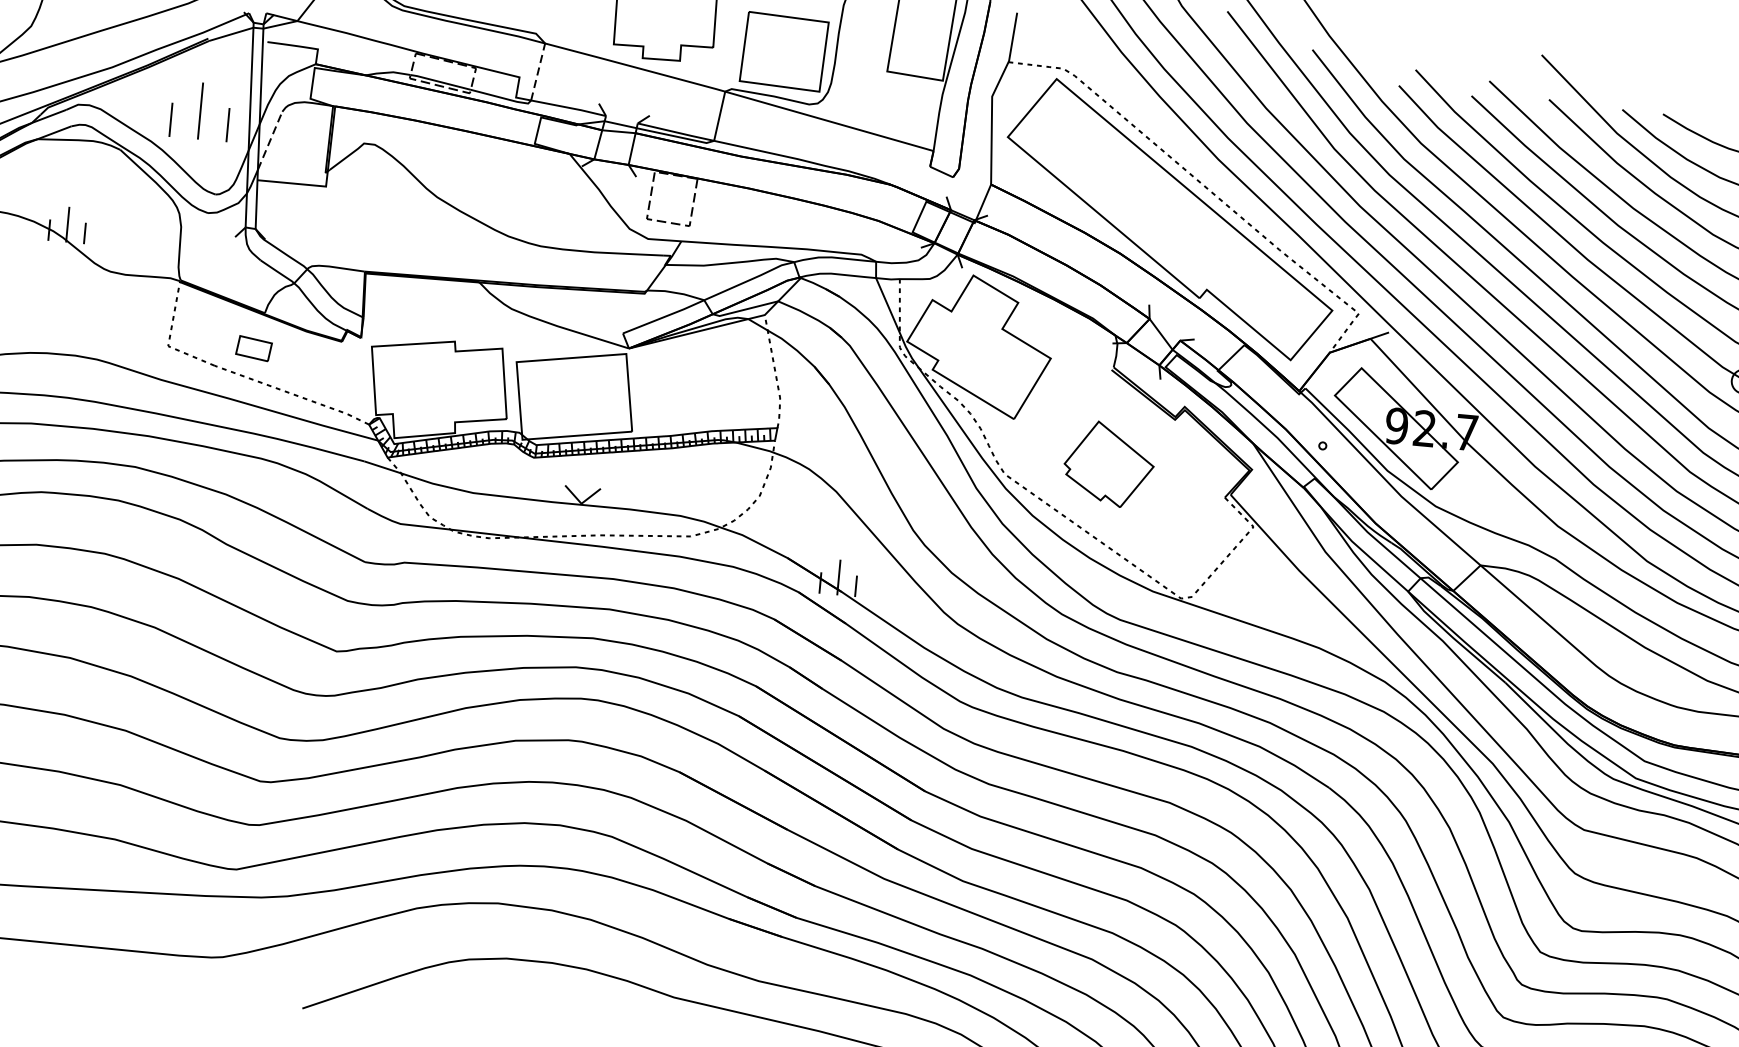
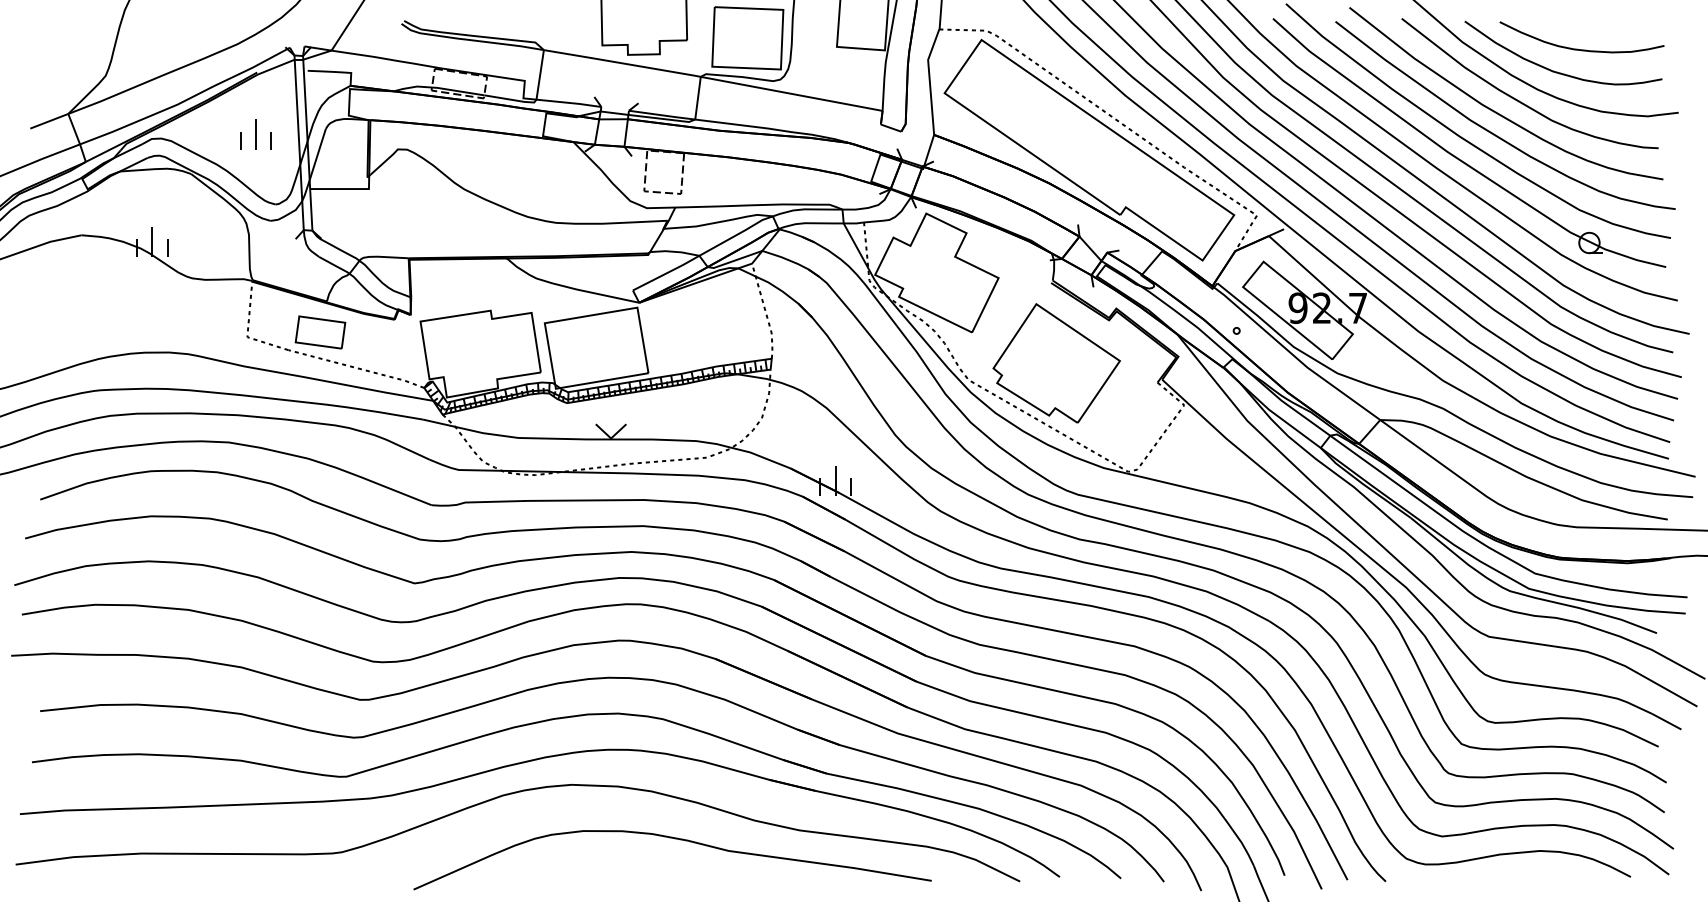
line: (538, 71) -> (540, 74), dashed -> solid
part: (199, 110) -> (255, 134), size x0.62
line: (269, 140) -> (317, 154), dashed -> solid
part: (254, 348) -> (320, 332), size x1.67
part: (1109, 464) -> (1056, 363), size x1.67

